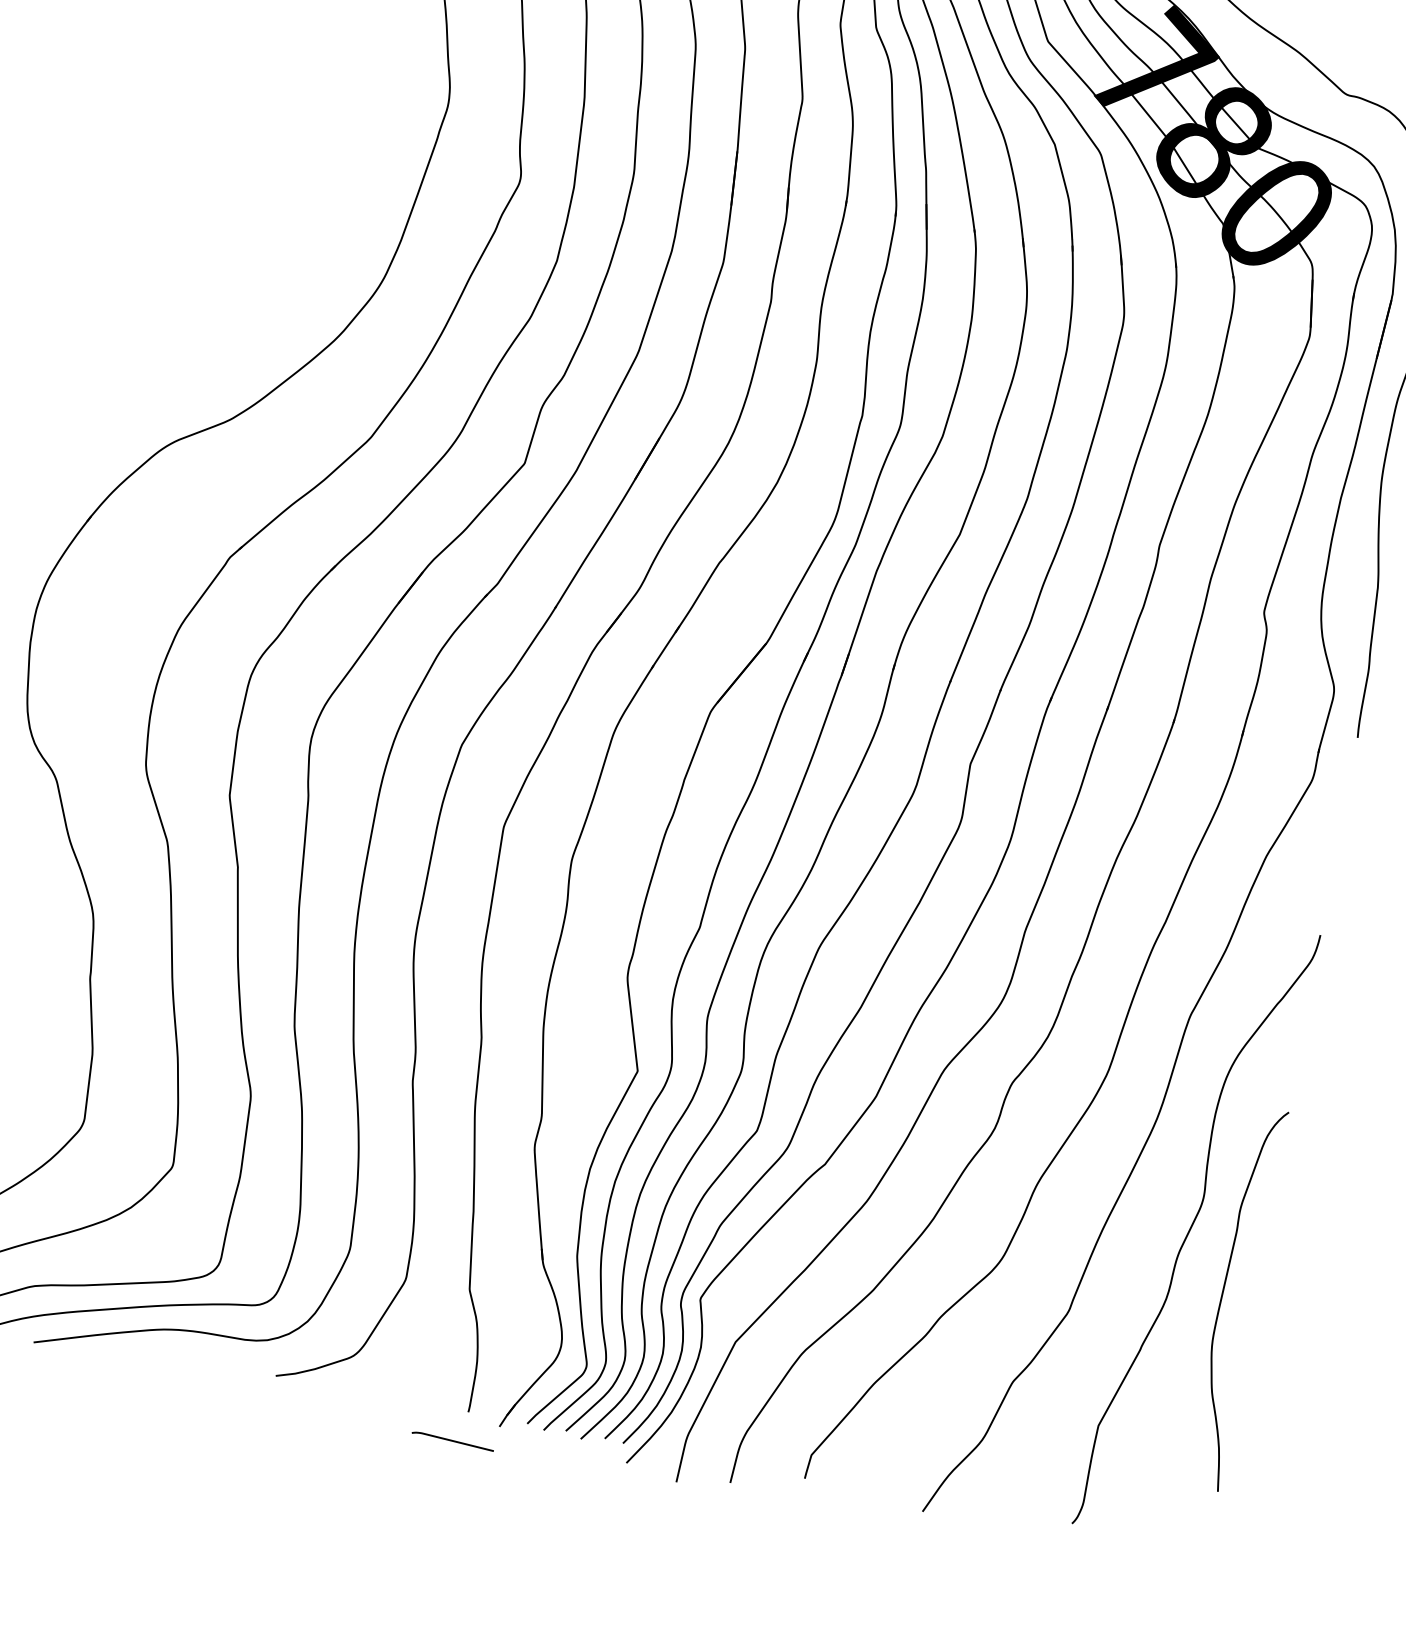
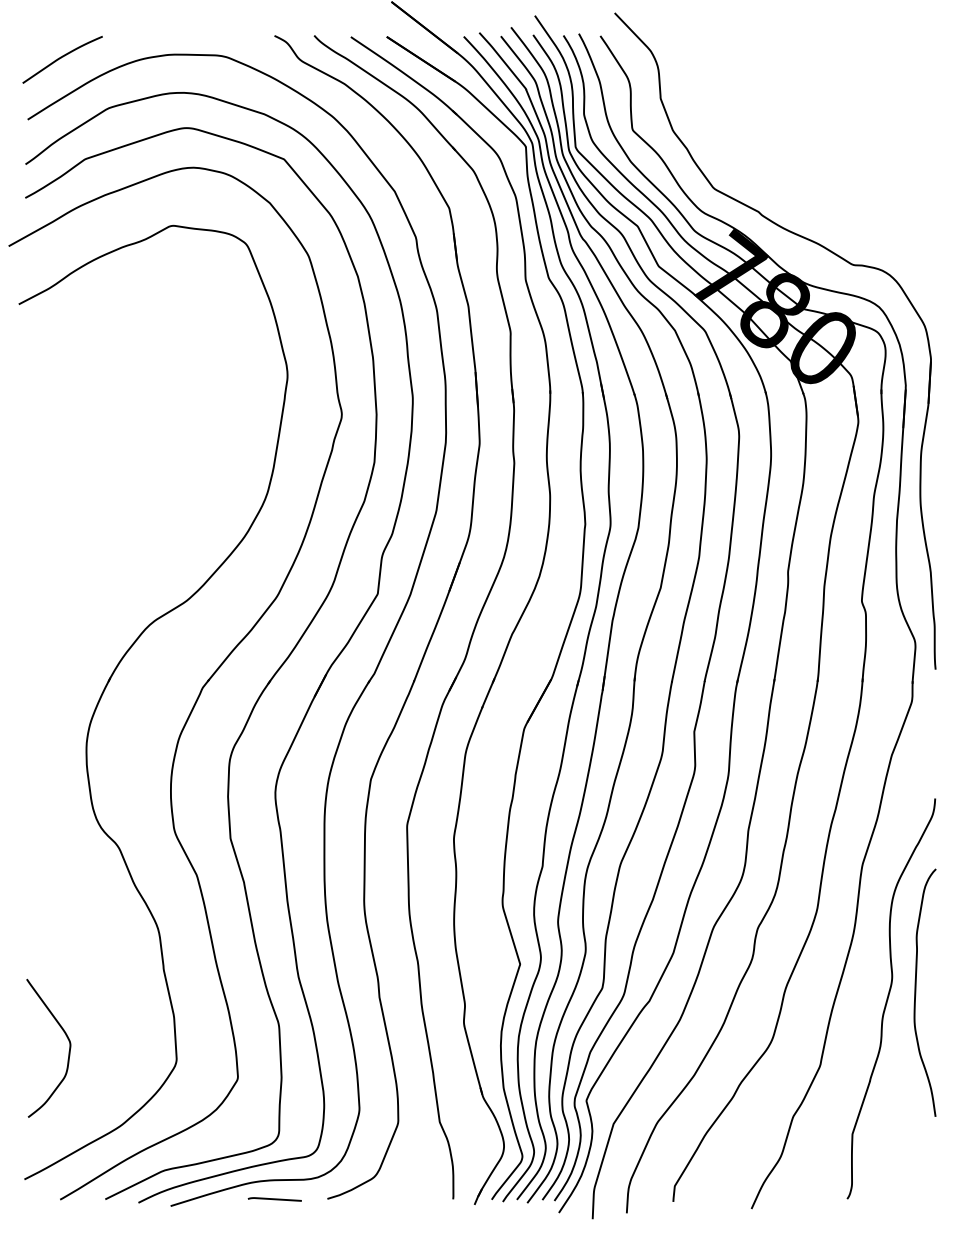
curve: (1223, 1295) -> (916, 992), moved
line: (452, 1441) -> (274, 1199), moved

